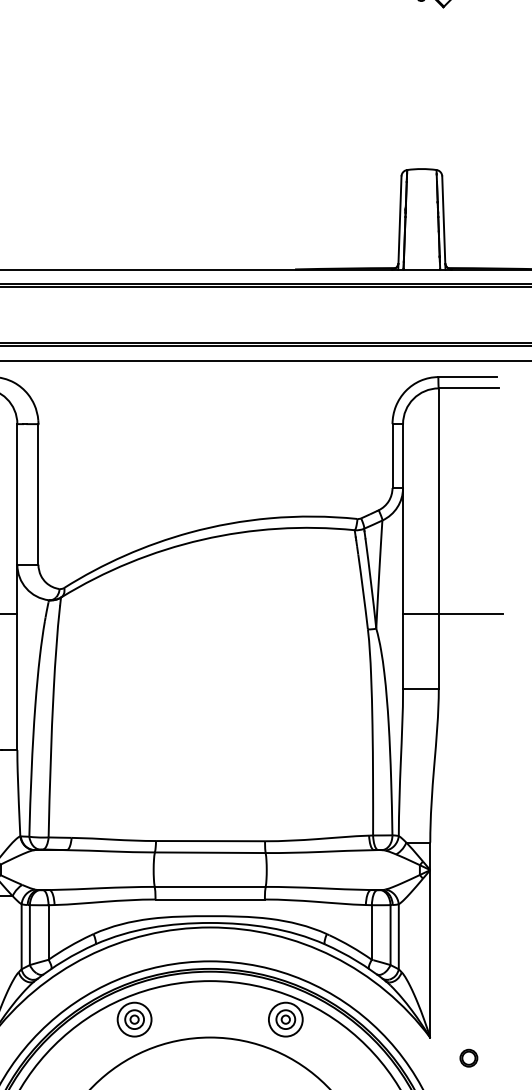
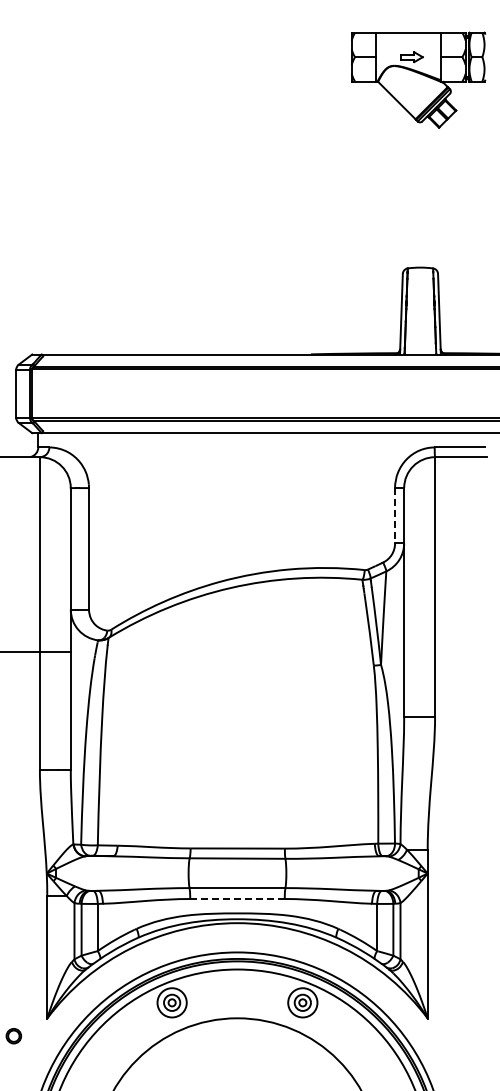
line: (393, 455) -> (395, 515), solid -> dashed
line: (453, 614) -> (447, 652), removed
line: (210, 900) -> (237, 899), solid -> dashed
part: (468, 1058) -> (460, 1036), removed

